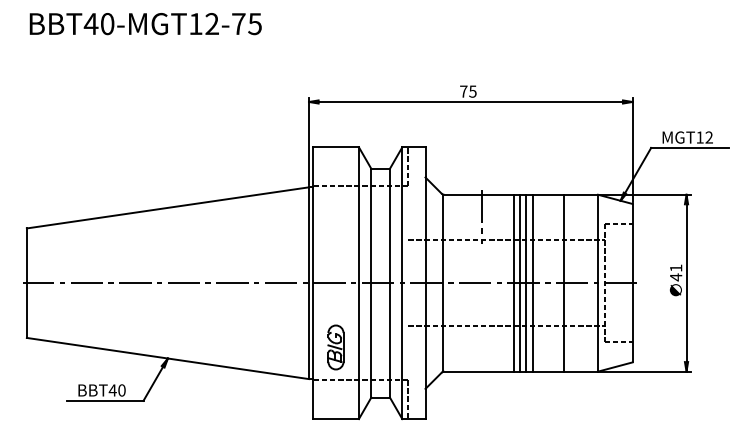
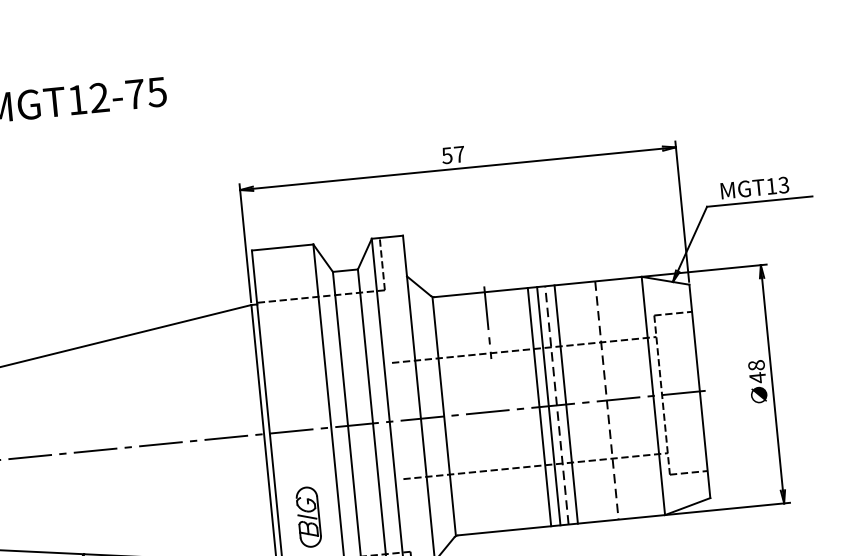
text: (468, 91) -> (453, 154), 75 -> 57
text: (708, 137) -> (782, 185), MGT12 -> MGT13
text: (676, 267) -> (756, 364), 41 -> 48
line: (526, 282) -> (556, 404), solid -> dashed
line: (563, 283) -> (606, 400), solid -> dashed

